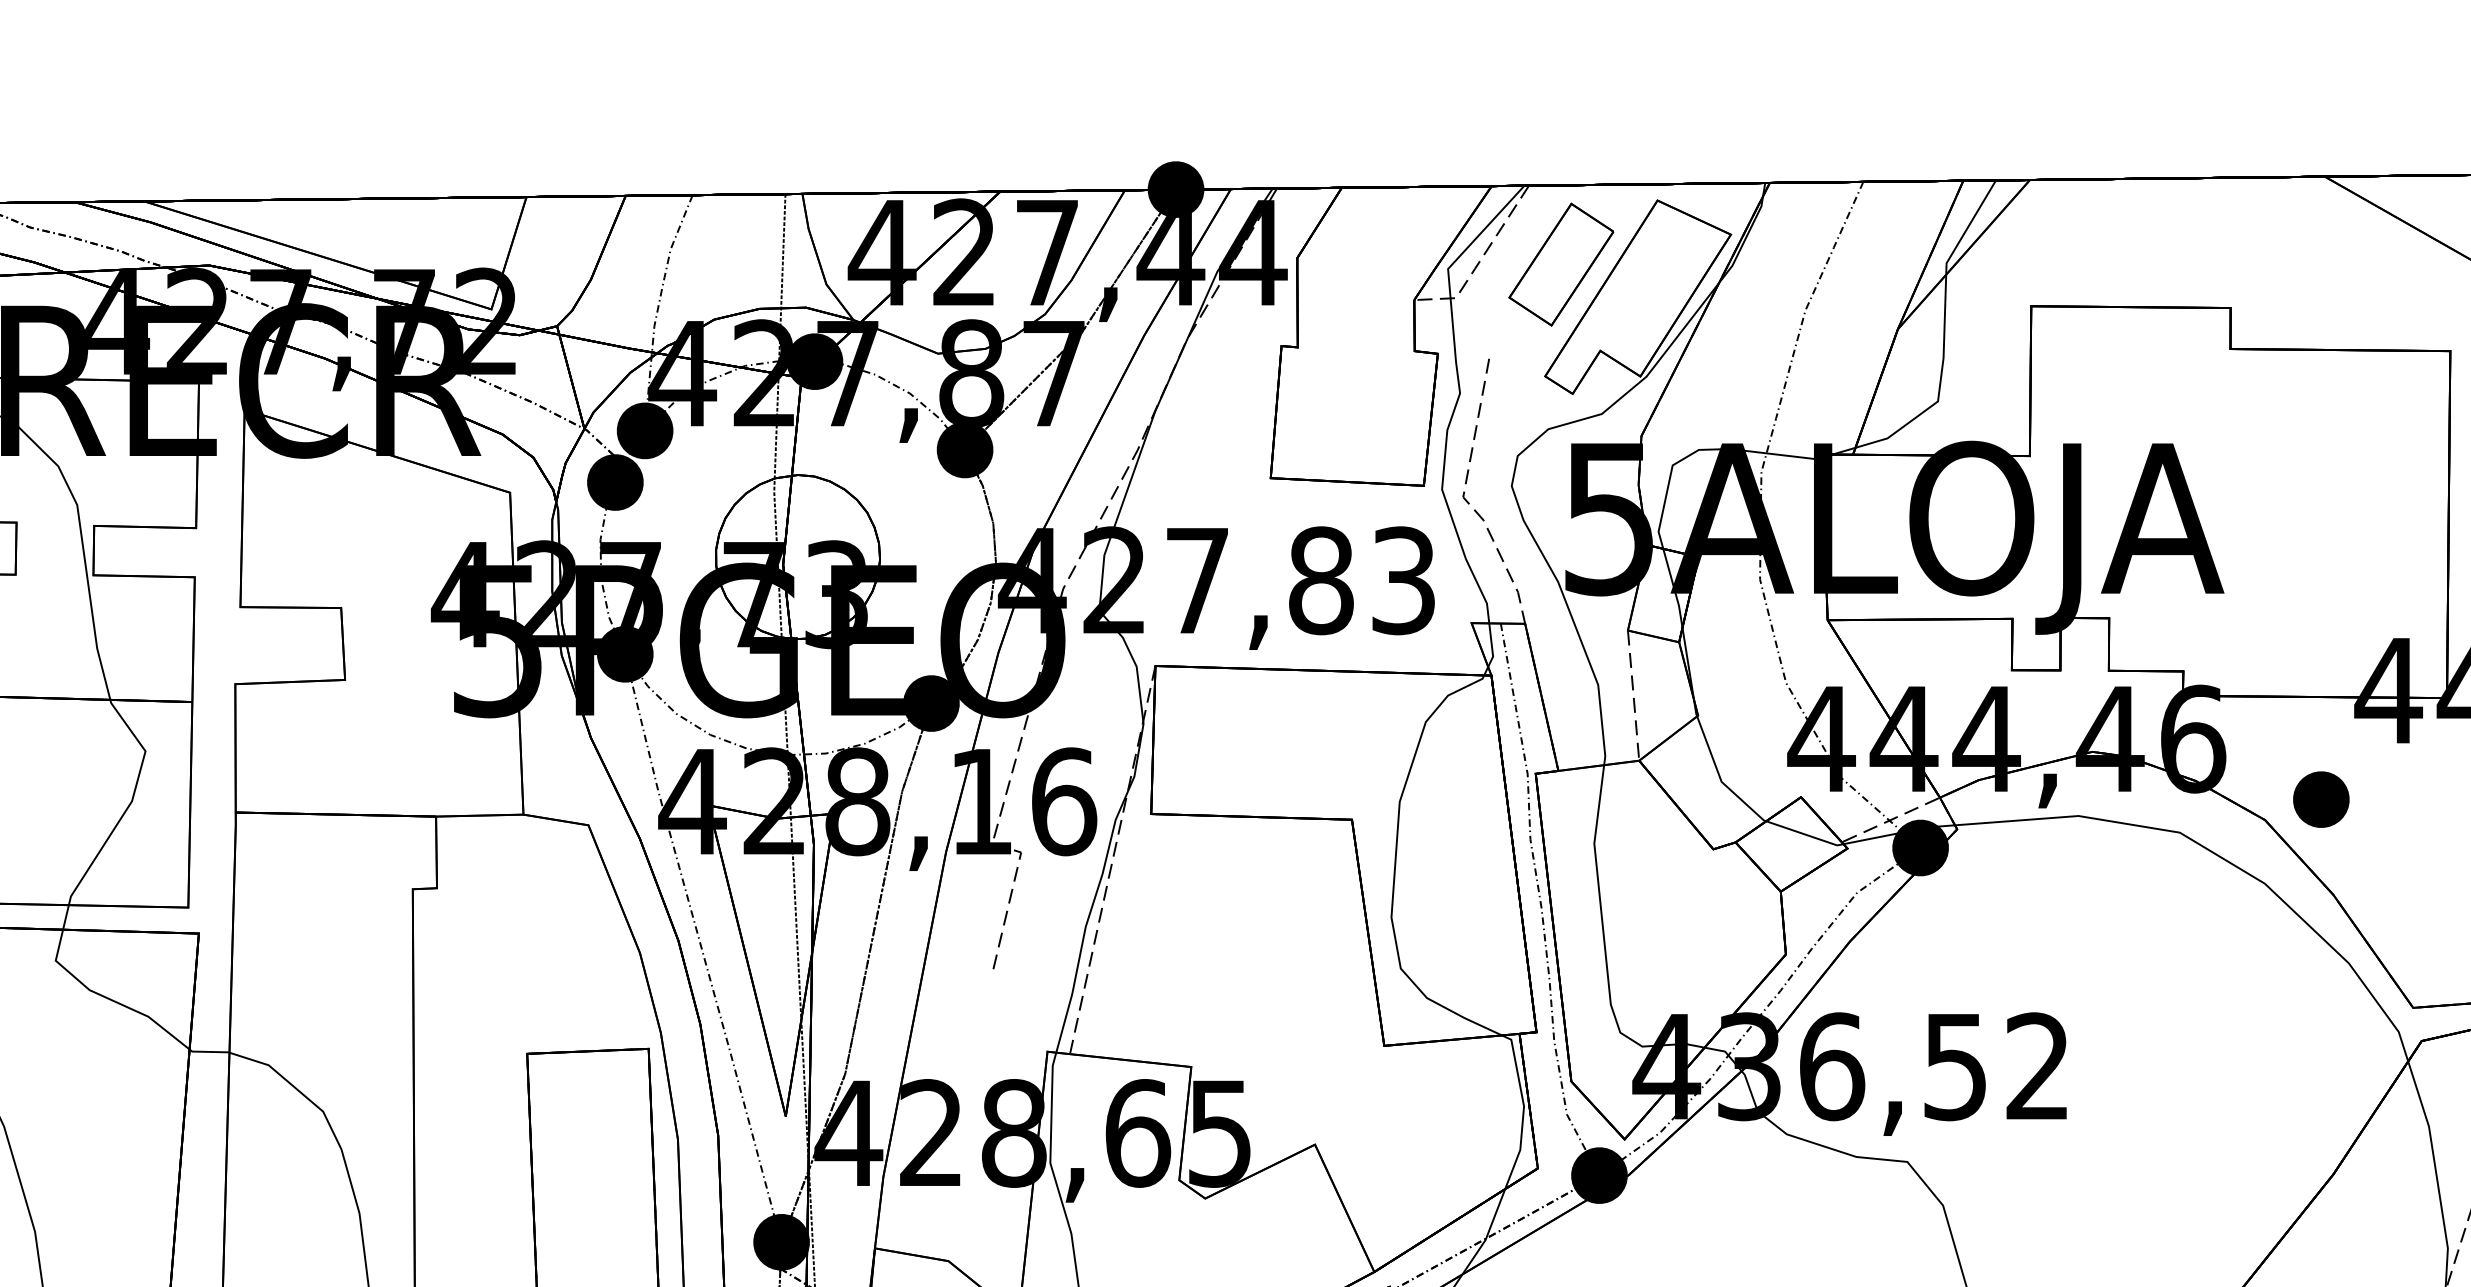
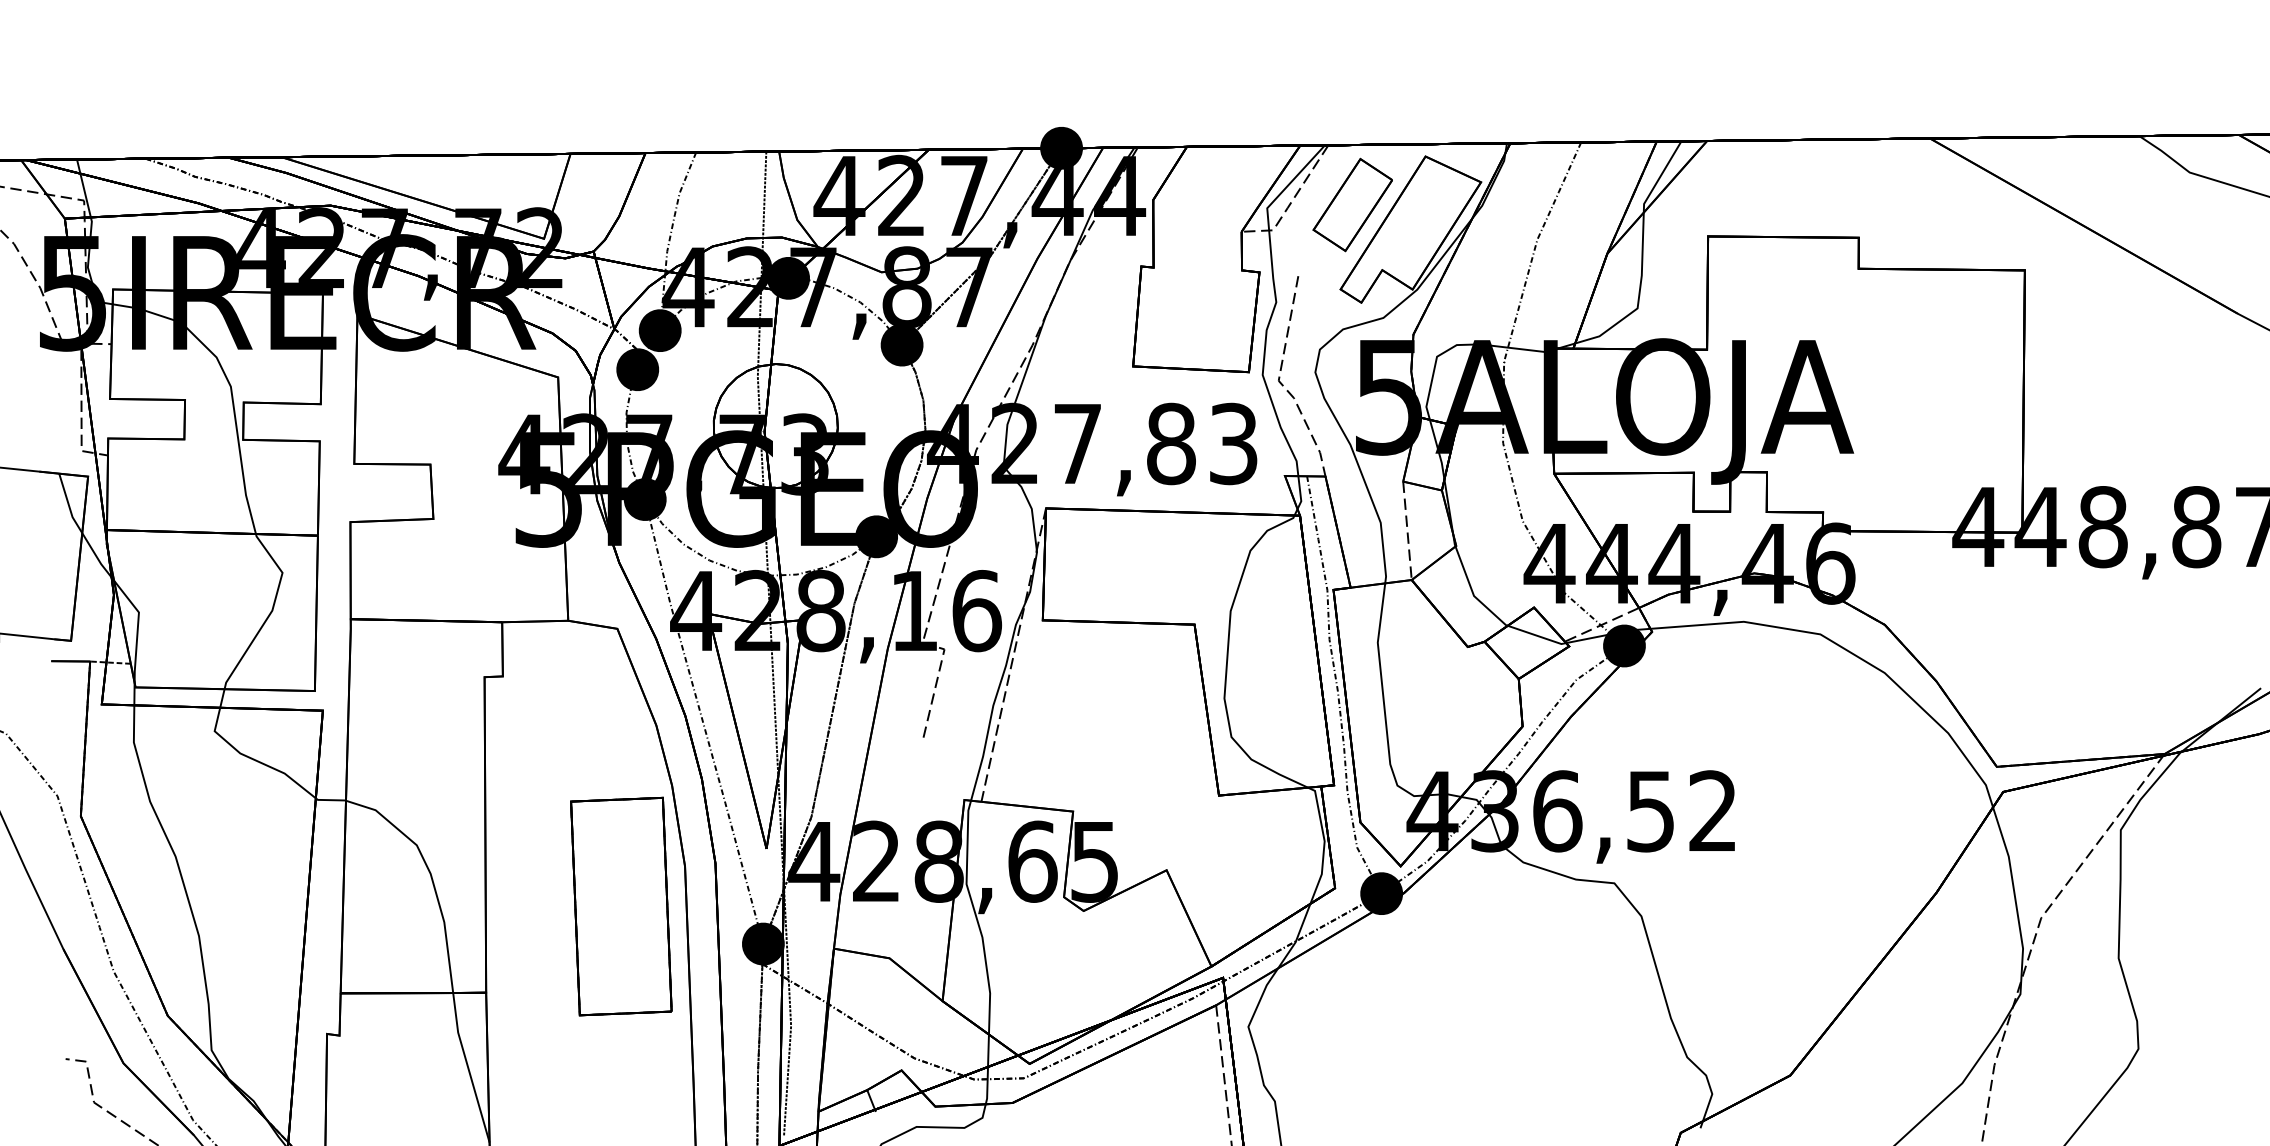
part: (2321, 799) -> (1927, 609), removed

